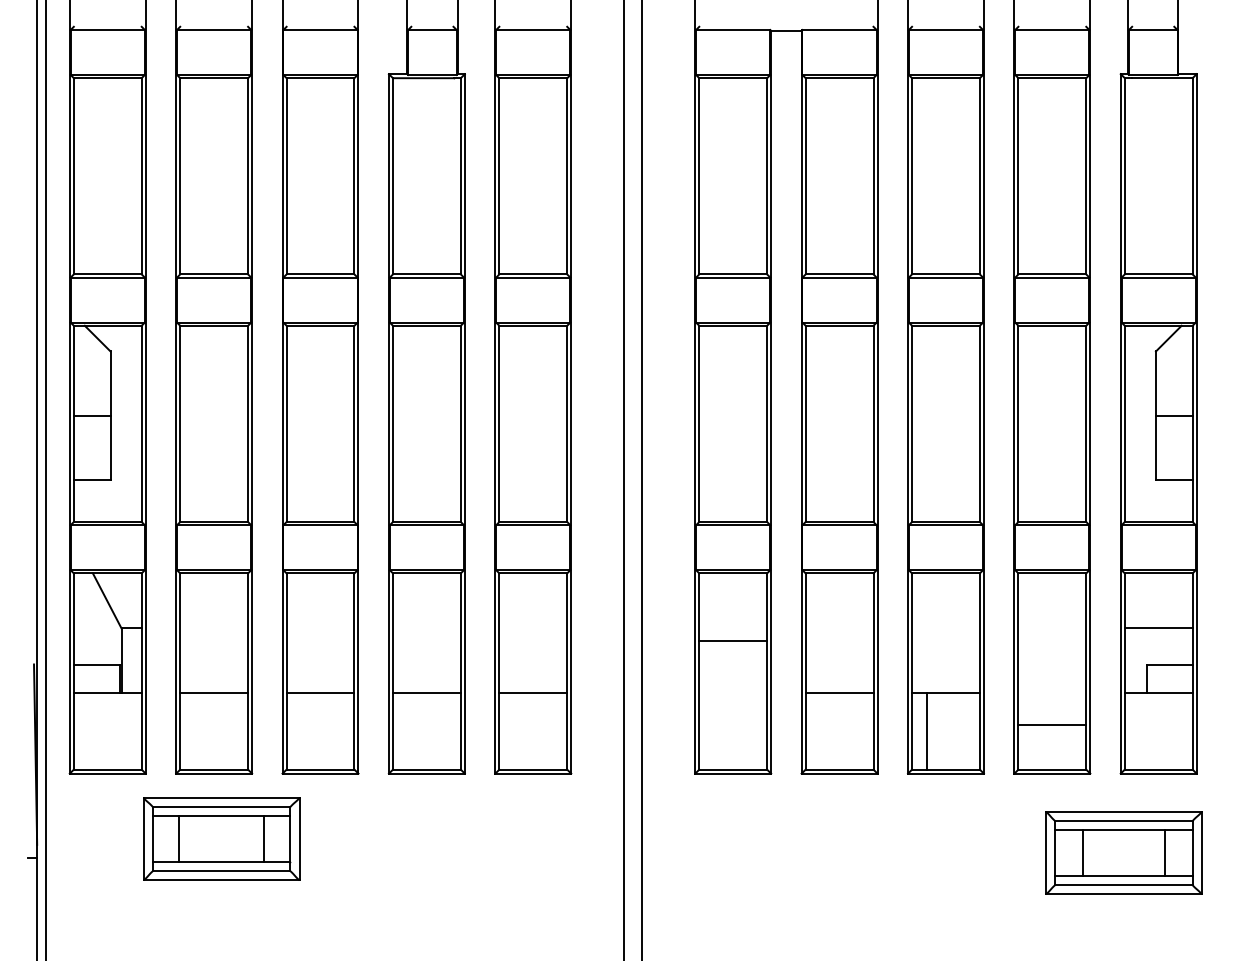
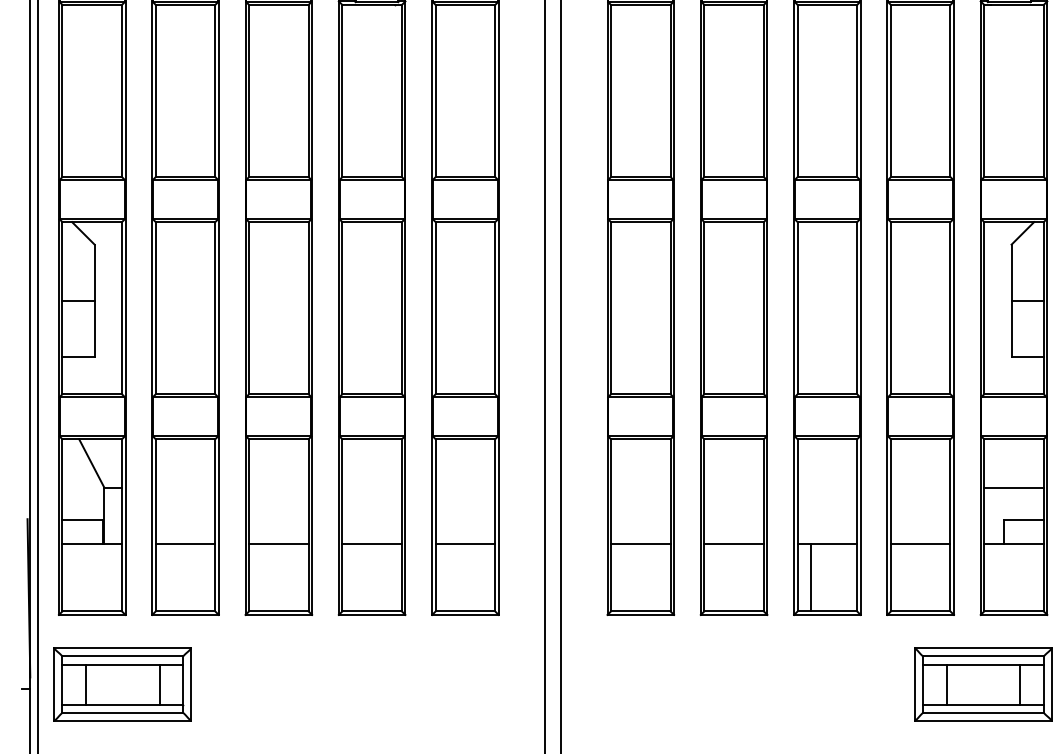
line: (733, 640) -> (641, 543), moved
line: (1052, 724) -> (920, 543), moved
part: (221, 838) -> (122, 684), moved

